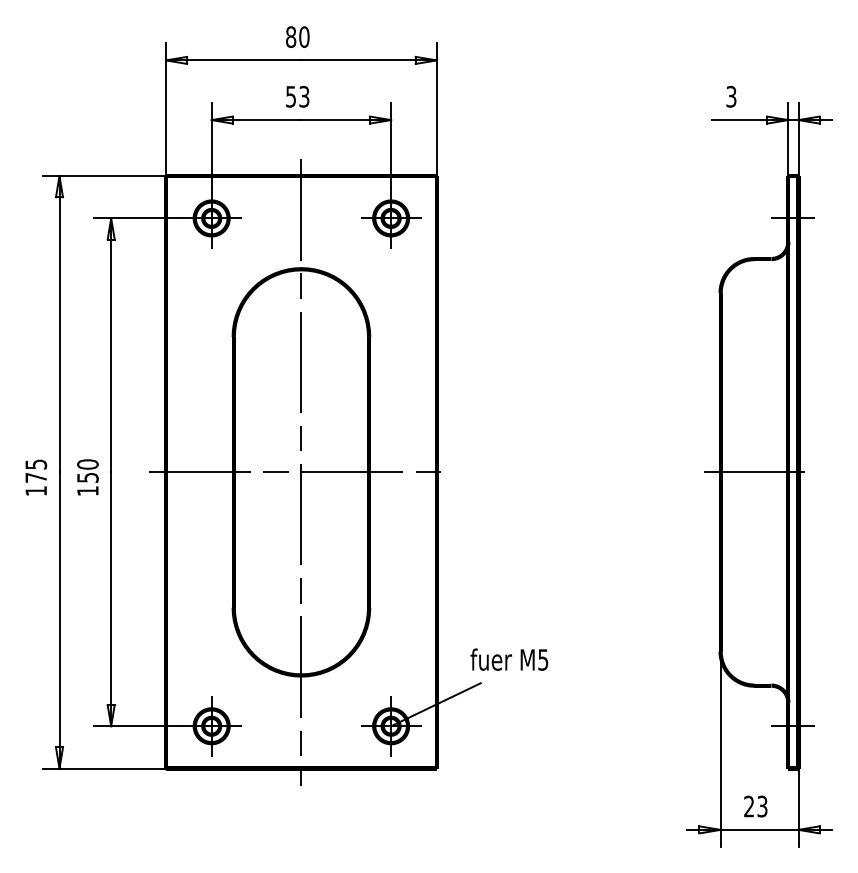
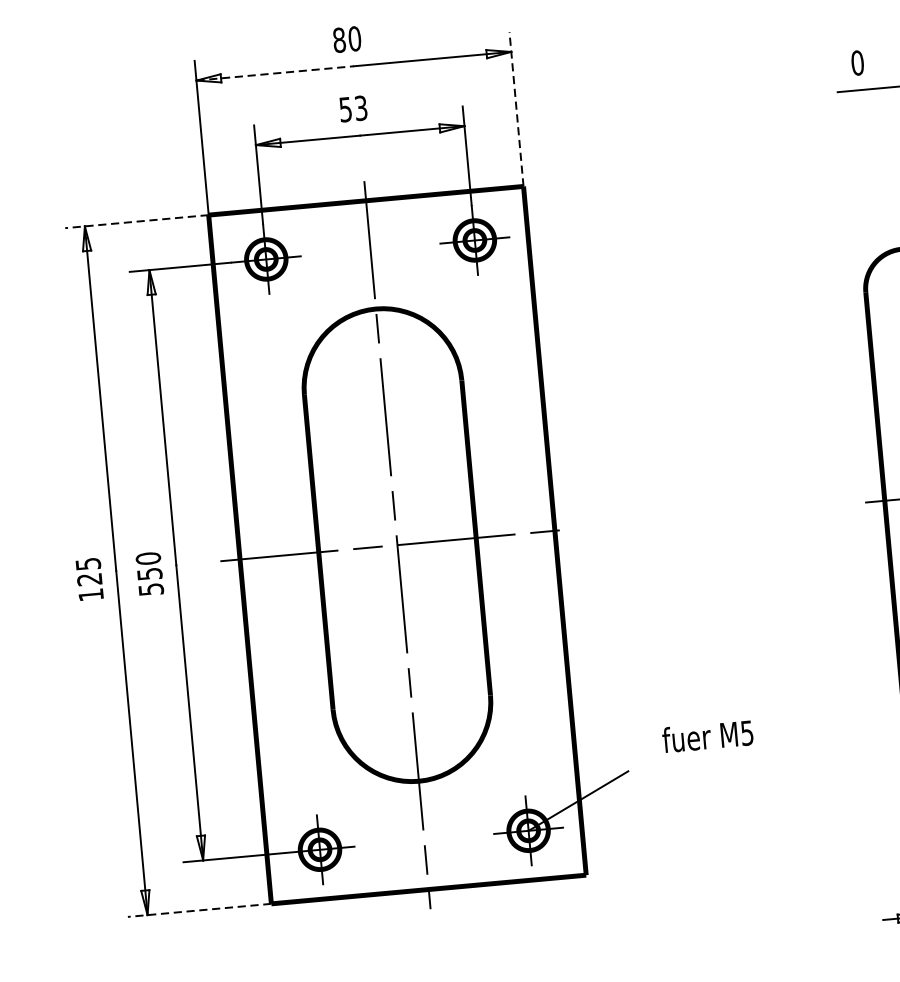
line: (233, 60) -> (274, 73), solid -> dashed
text: (731, 96) -> (857, 62), 3 -> 0
line: (436, 109) -> (516, 109), solid -> dashed
line: (104, 176) -> (137, 222), solid -> dashed
text: (35, 477) -> (88, 579), 175 -> 125
text: (87, 491) -> (150, 590), 150 -> 550
text: (509, 659) -> (707, 736), moved
line: (104, 768) -> (199, 910), solid -> dashed

